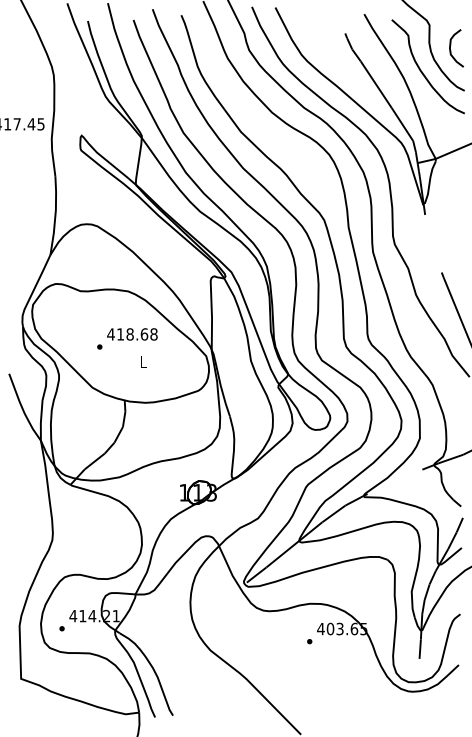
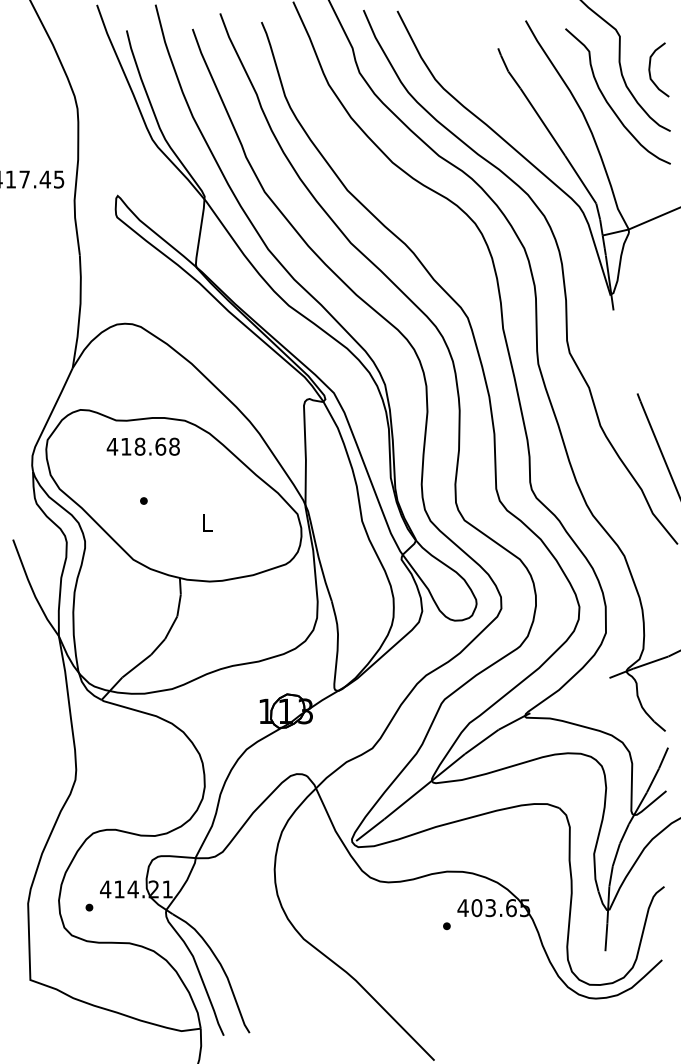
text: (132, 334) -> (143, 446), moved

